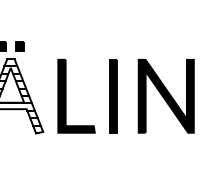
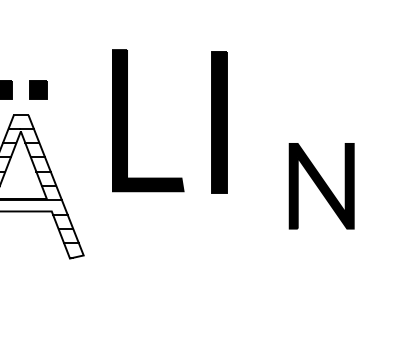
part: (66, 95) -> (128, 119), moved
part: (165, 95) -> (320, 184), size x0.6
part: (113, 96) -> (219, 123), moved

